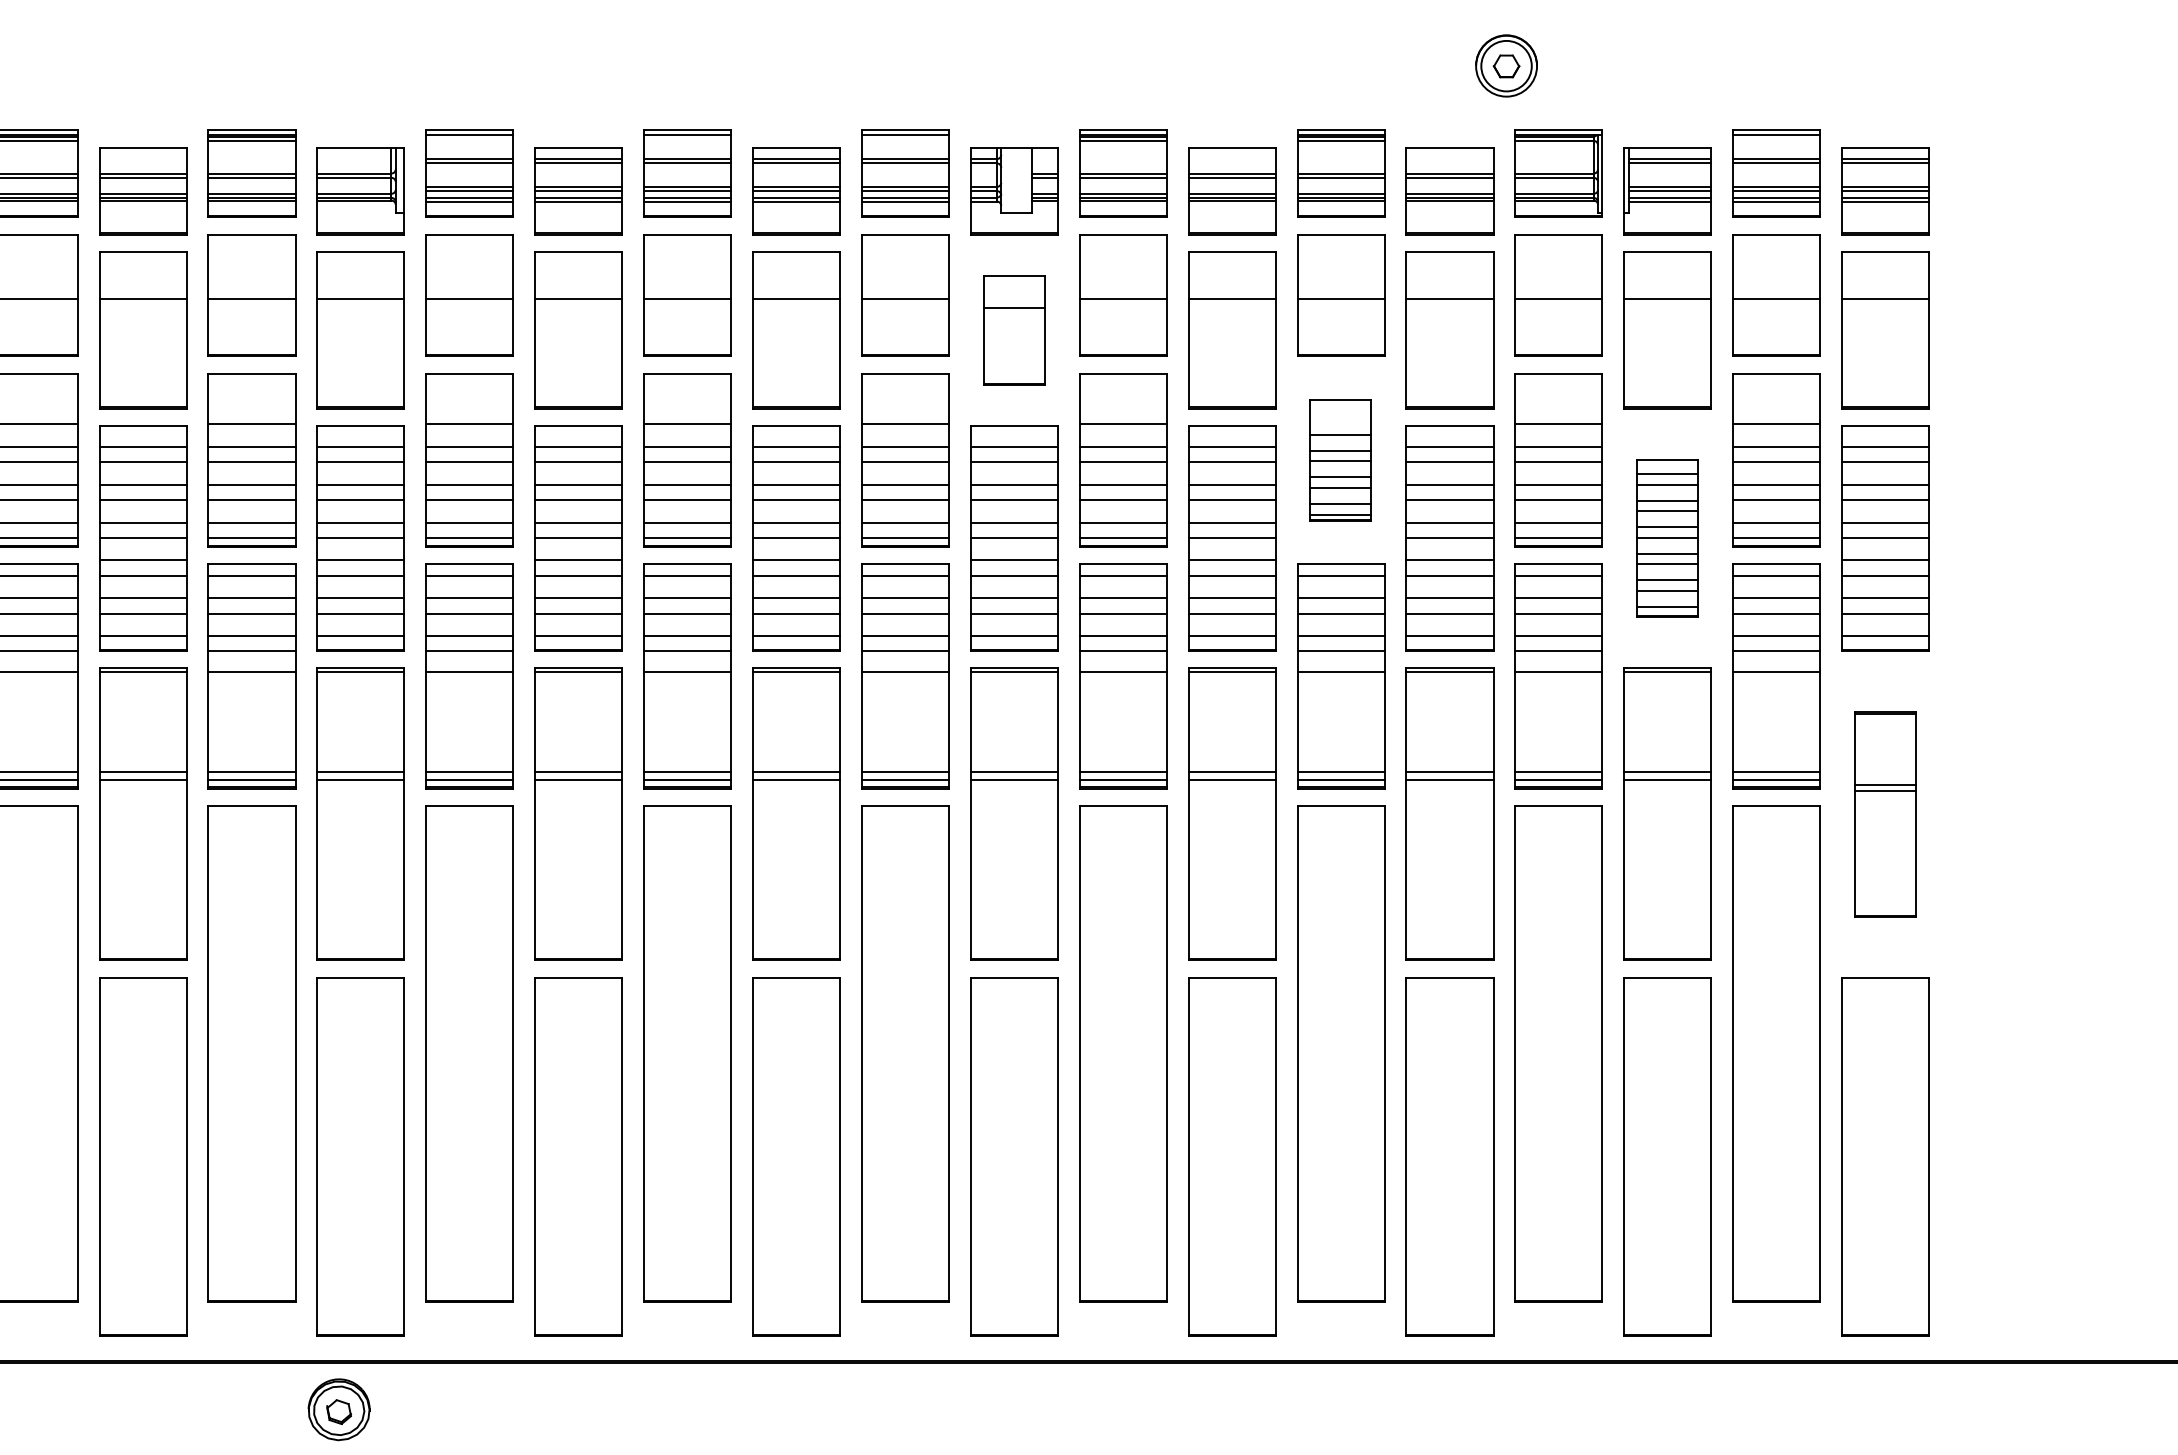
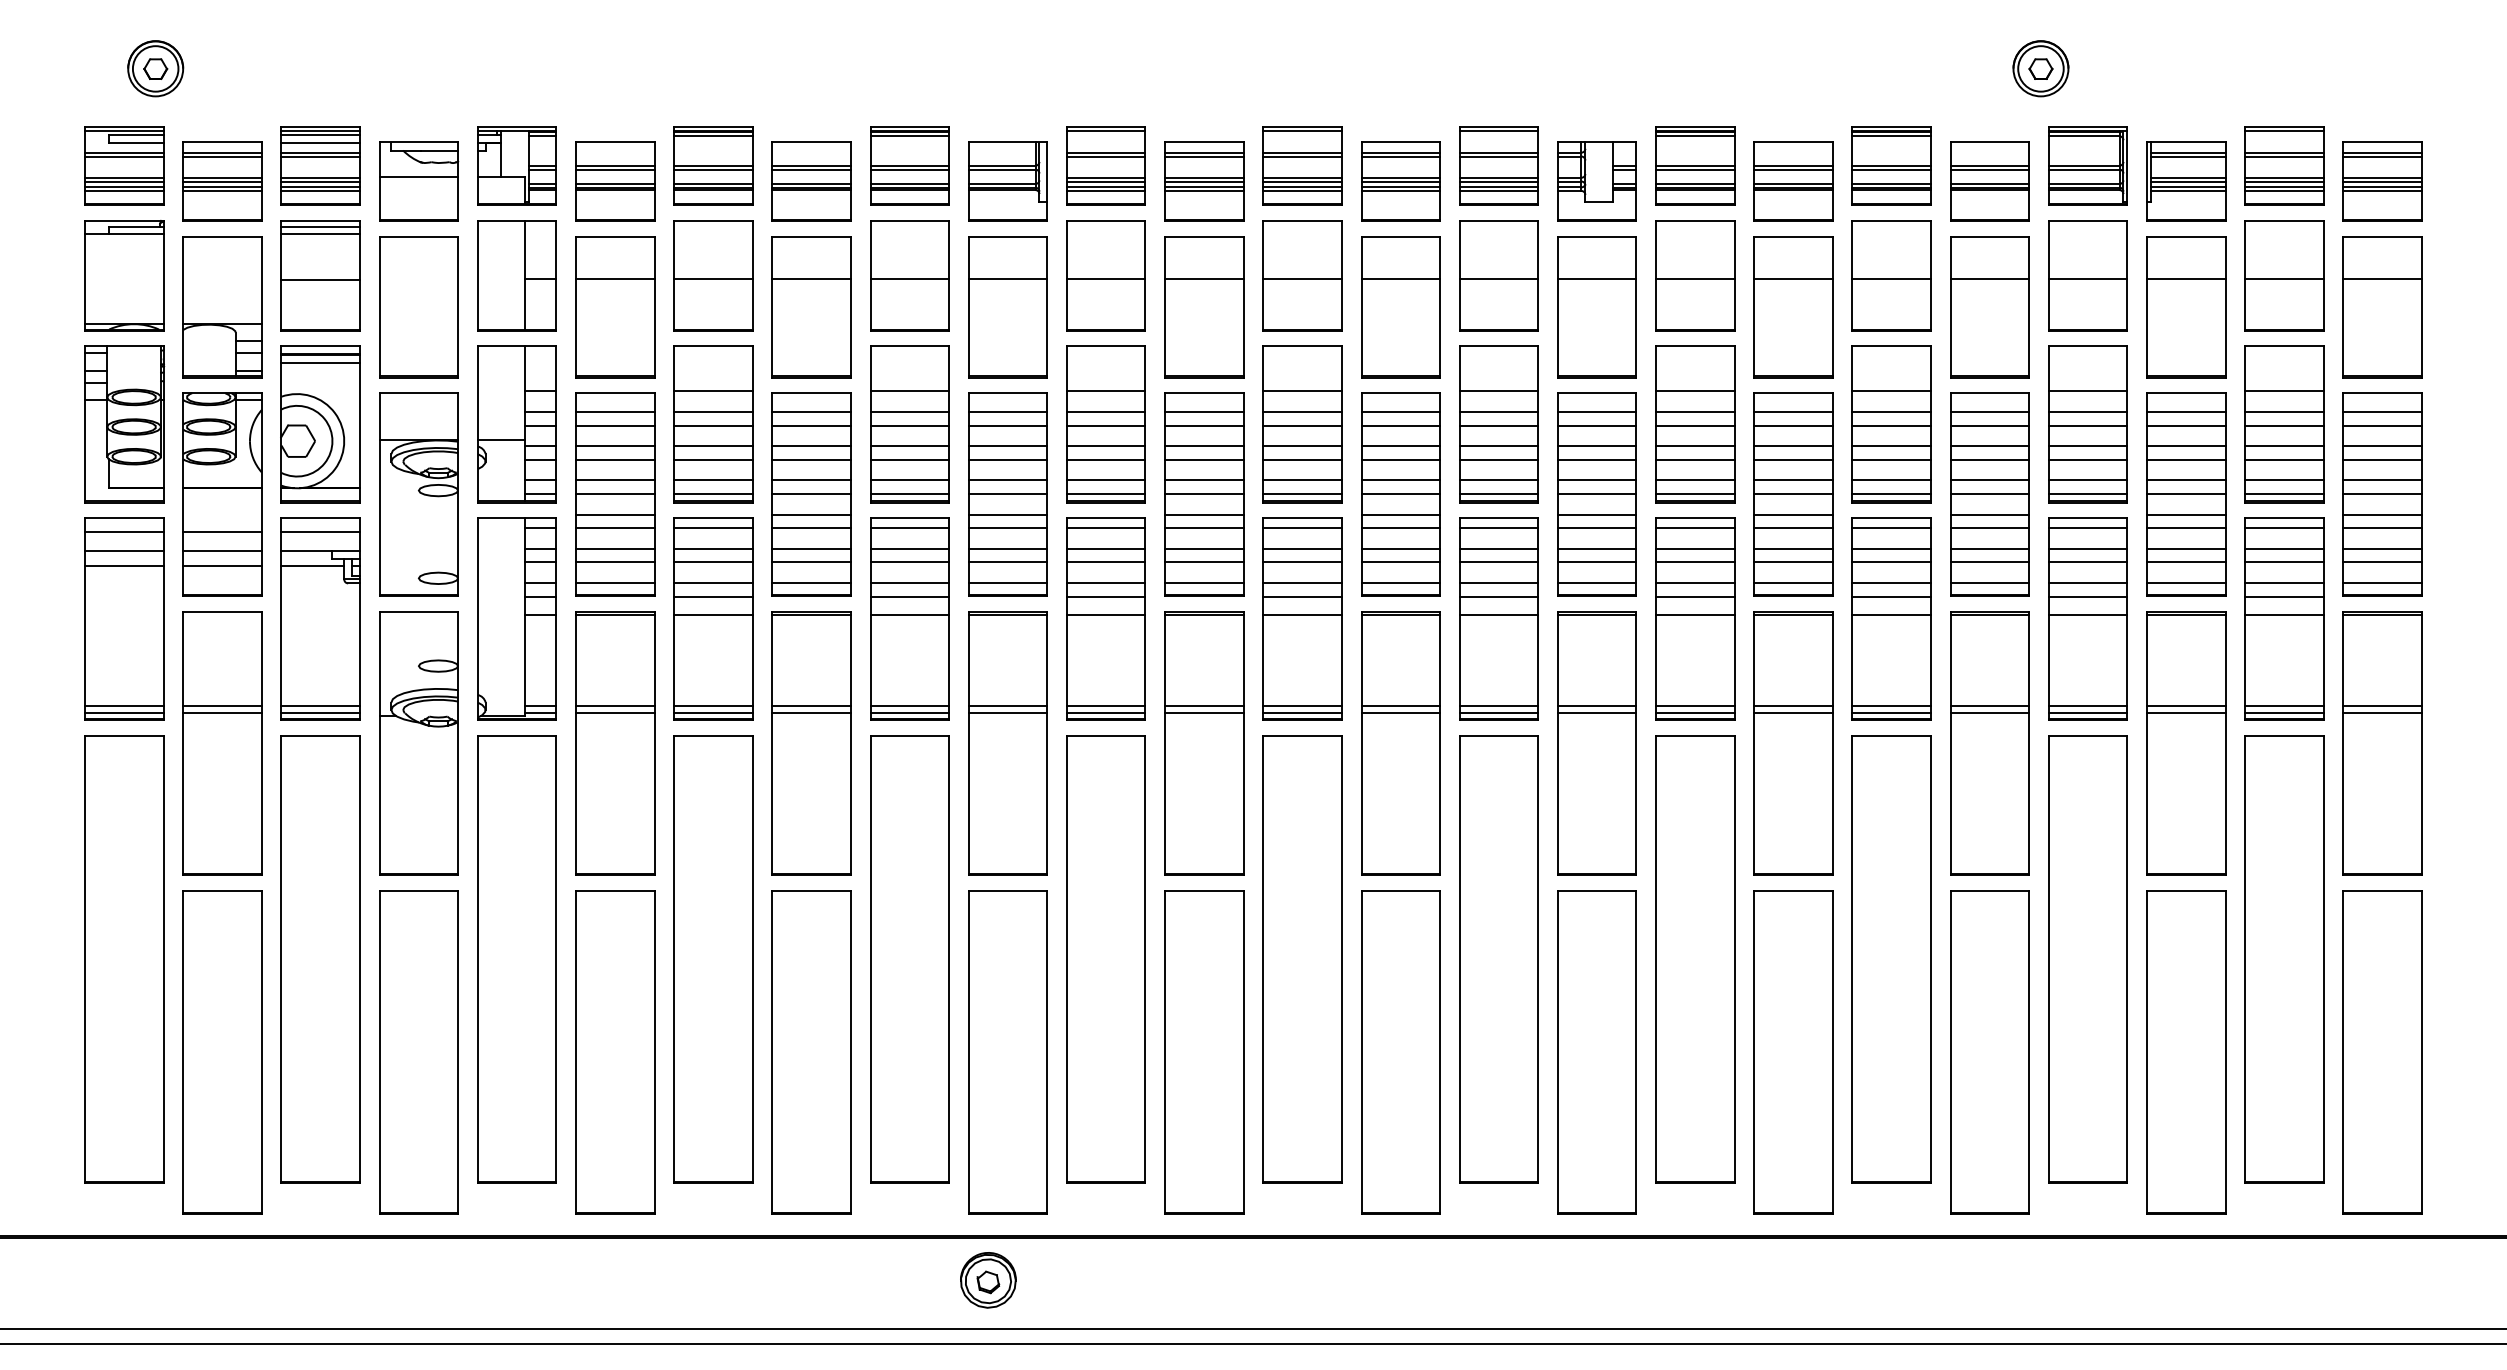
part: (1013, 330) -> (1596, 307), size x1.43
part: (1340, 460) -> (1891, 424), size x1.43
part: (1667, 538) -> (2186, 494), size x1.43
part: (1885, 814) -> (2382, 743), size x1.43

